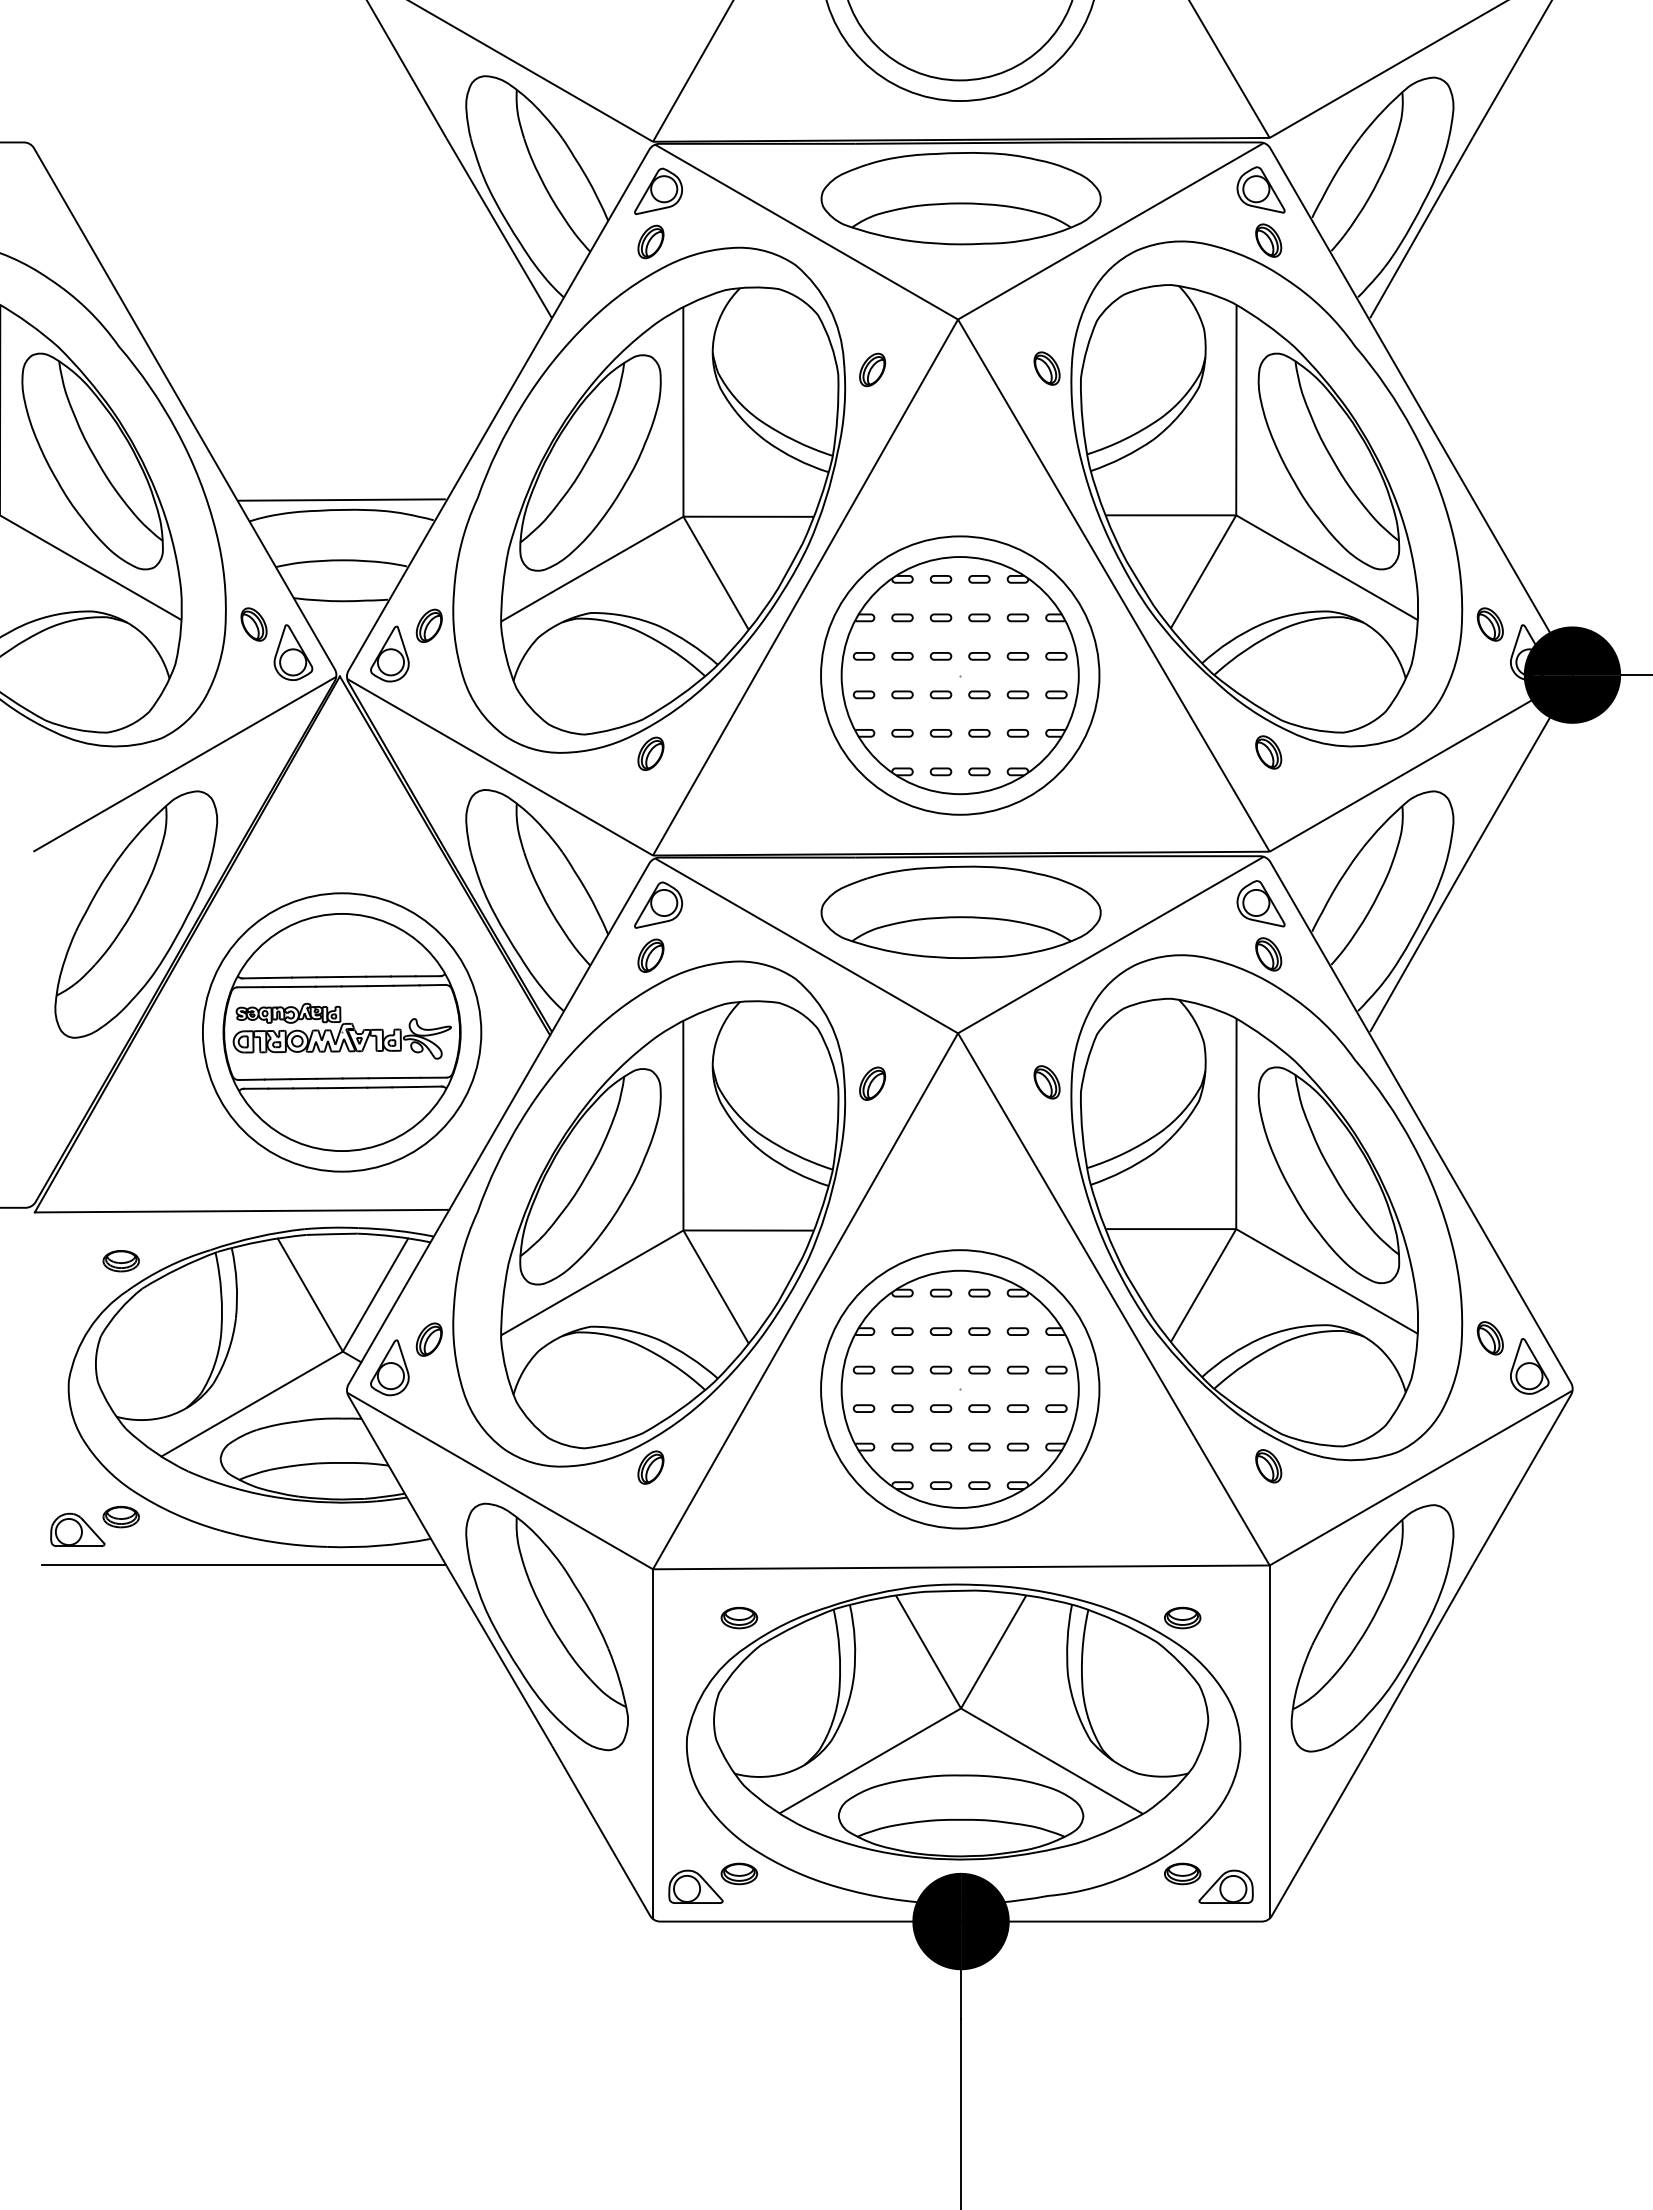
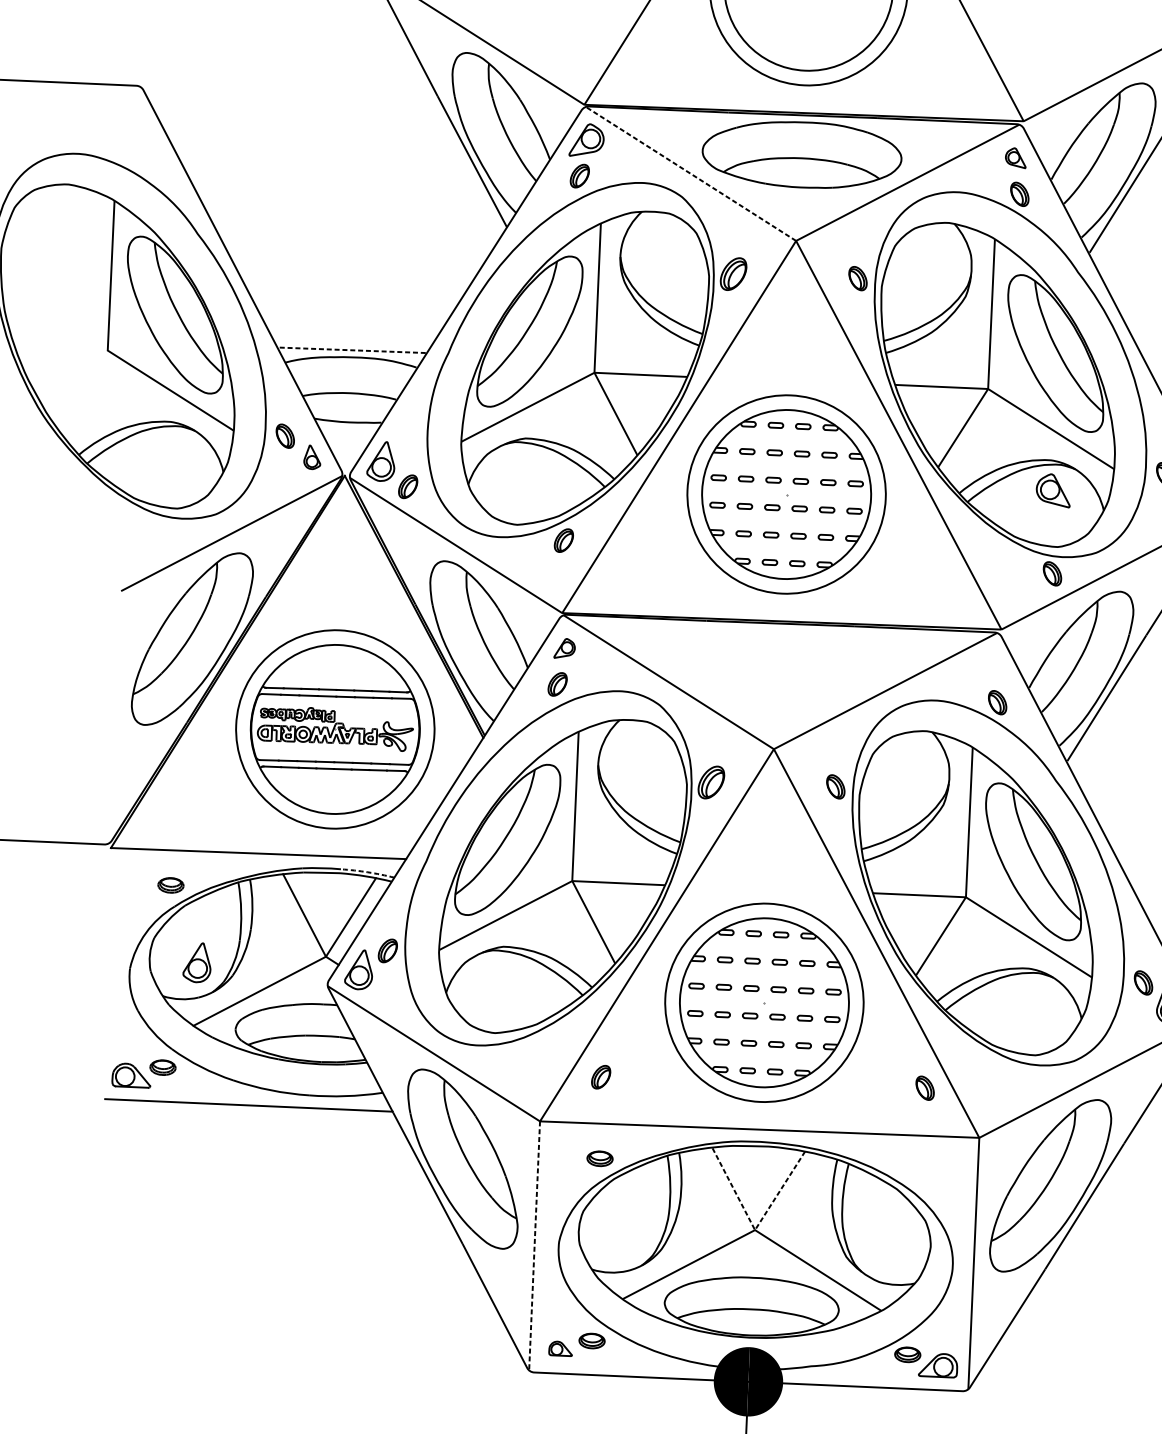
part: (1260, 189) -> (1015, 157), size x0.6
line: (806, 232) -> (690, 174), solid -> dashed
part: (872, 369) -> (733, 273), size x1.4
line: (341, 500) -> (351, 350), solid -> dashed
part: (428, 625) -> (407, 486), moved
part: (293, 652) -> (312, 457), size x0.6
part: (1268, 752) -> (1052, 573), moved
part: (1260, 903) -> (1053, 490), moved
part: (658, 904) -> (564, 648), size x0.6
part: (960, 911) -> (779, 662), removed
part: (872, 1083) -> (711, 782), size x1.4
arc: (396, 1230) -> (367, 872), solid -> dashed
part: (162, 1367) -> (197, 962), added
part: (1268, 1466) -> (924, 1088), moved
part: (650, 1467) -> (600, 1077), moved
part: (1182, 1617) -> (915, 1172), removed
line: (961, 1708) -> (755, 1230), solid -> dashed
line: (653, 1744) -> (534, 1246), solid -> dashed
part: (695, 1886) -> (560, 1348), size x0.6

